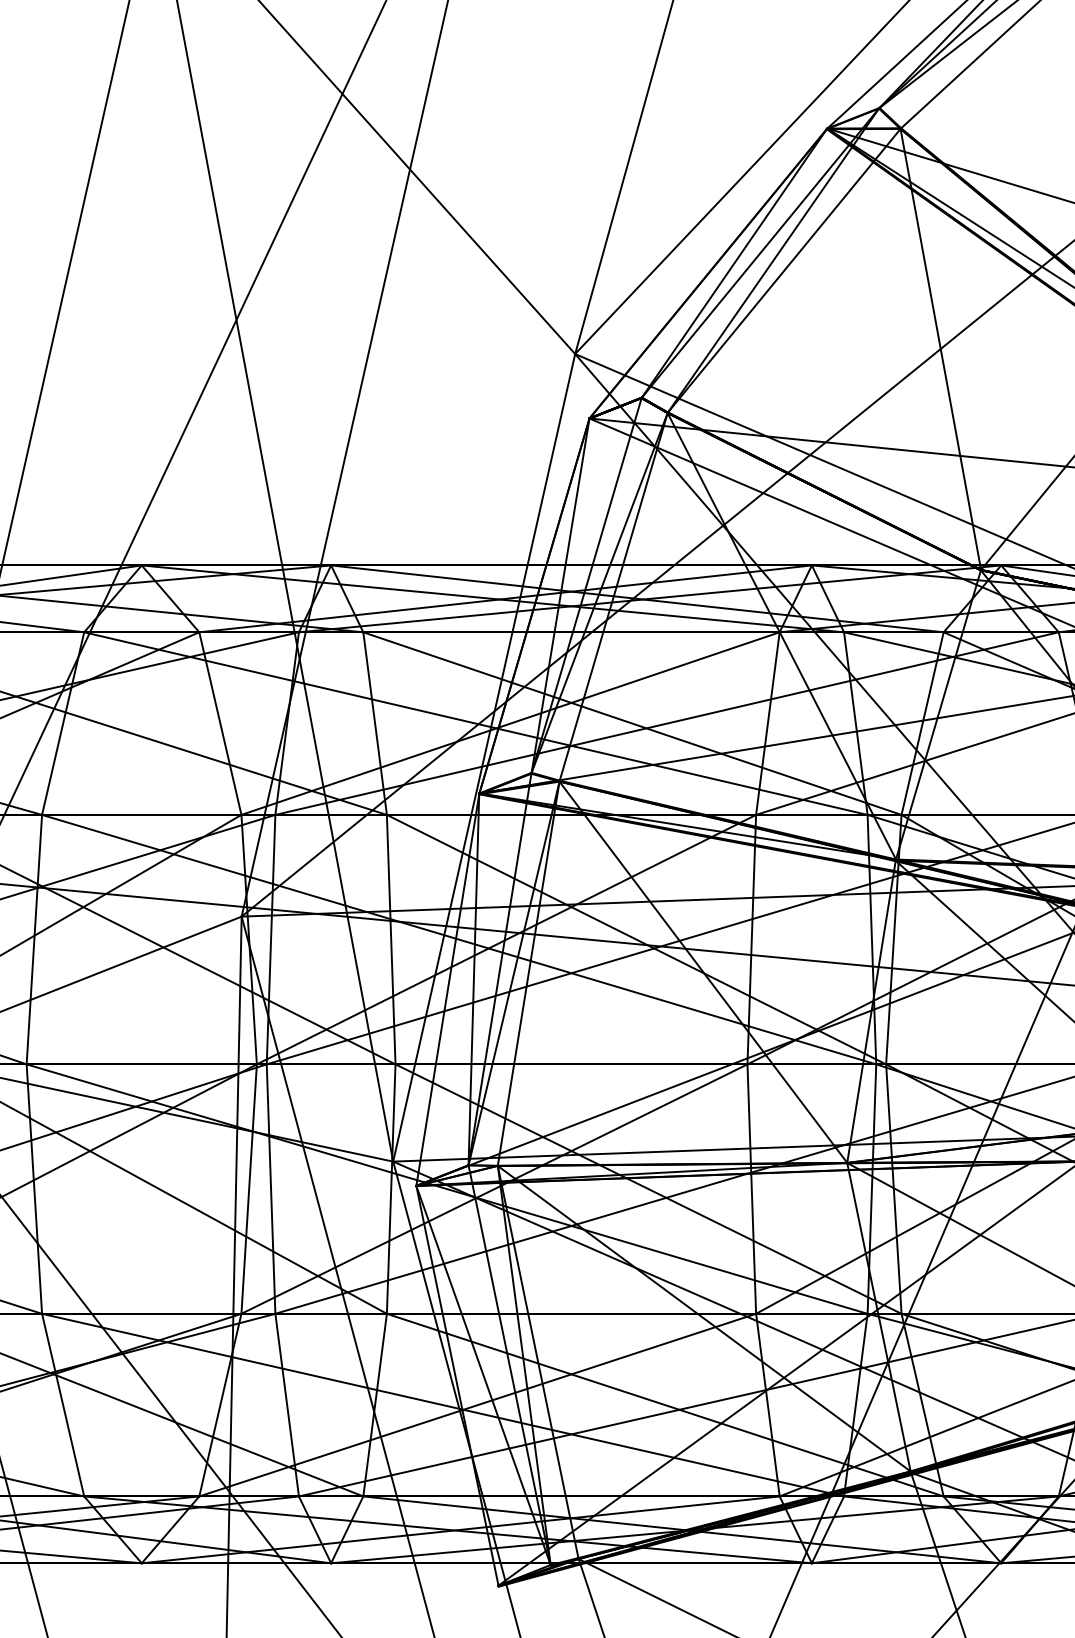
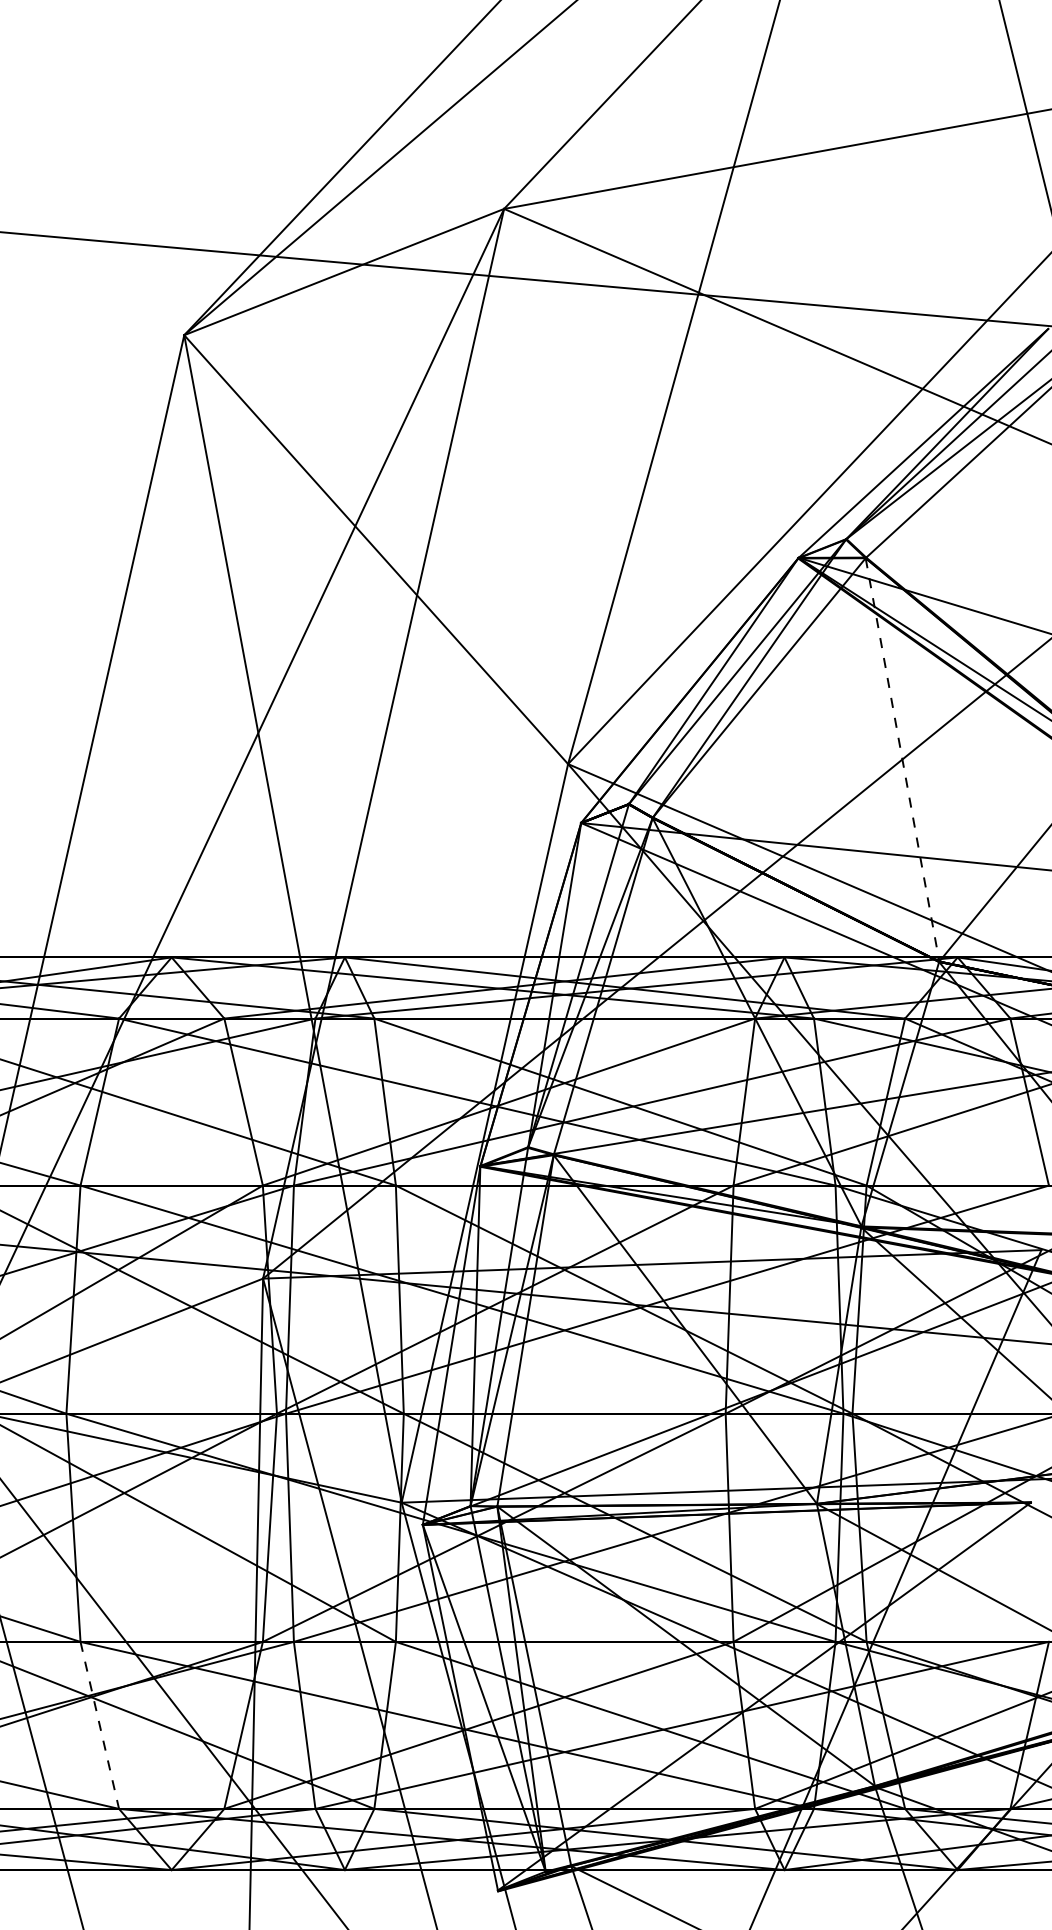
line: (940, 350) -> (902, 760), solid -> dashed
line: (62, 1405) -> (99, 1725), solid -> dashed

